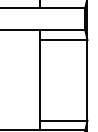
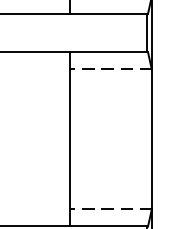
line: (63, 40) -> (110, 70), solid -> dashed
line: (63, 120) -> (110, 209), solid -> dashed

